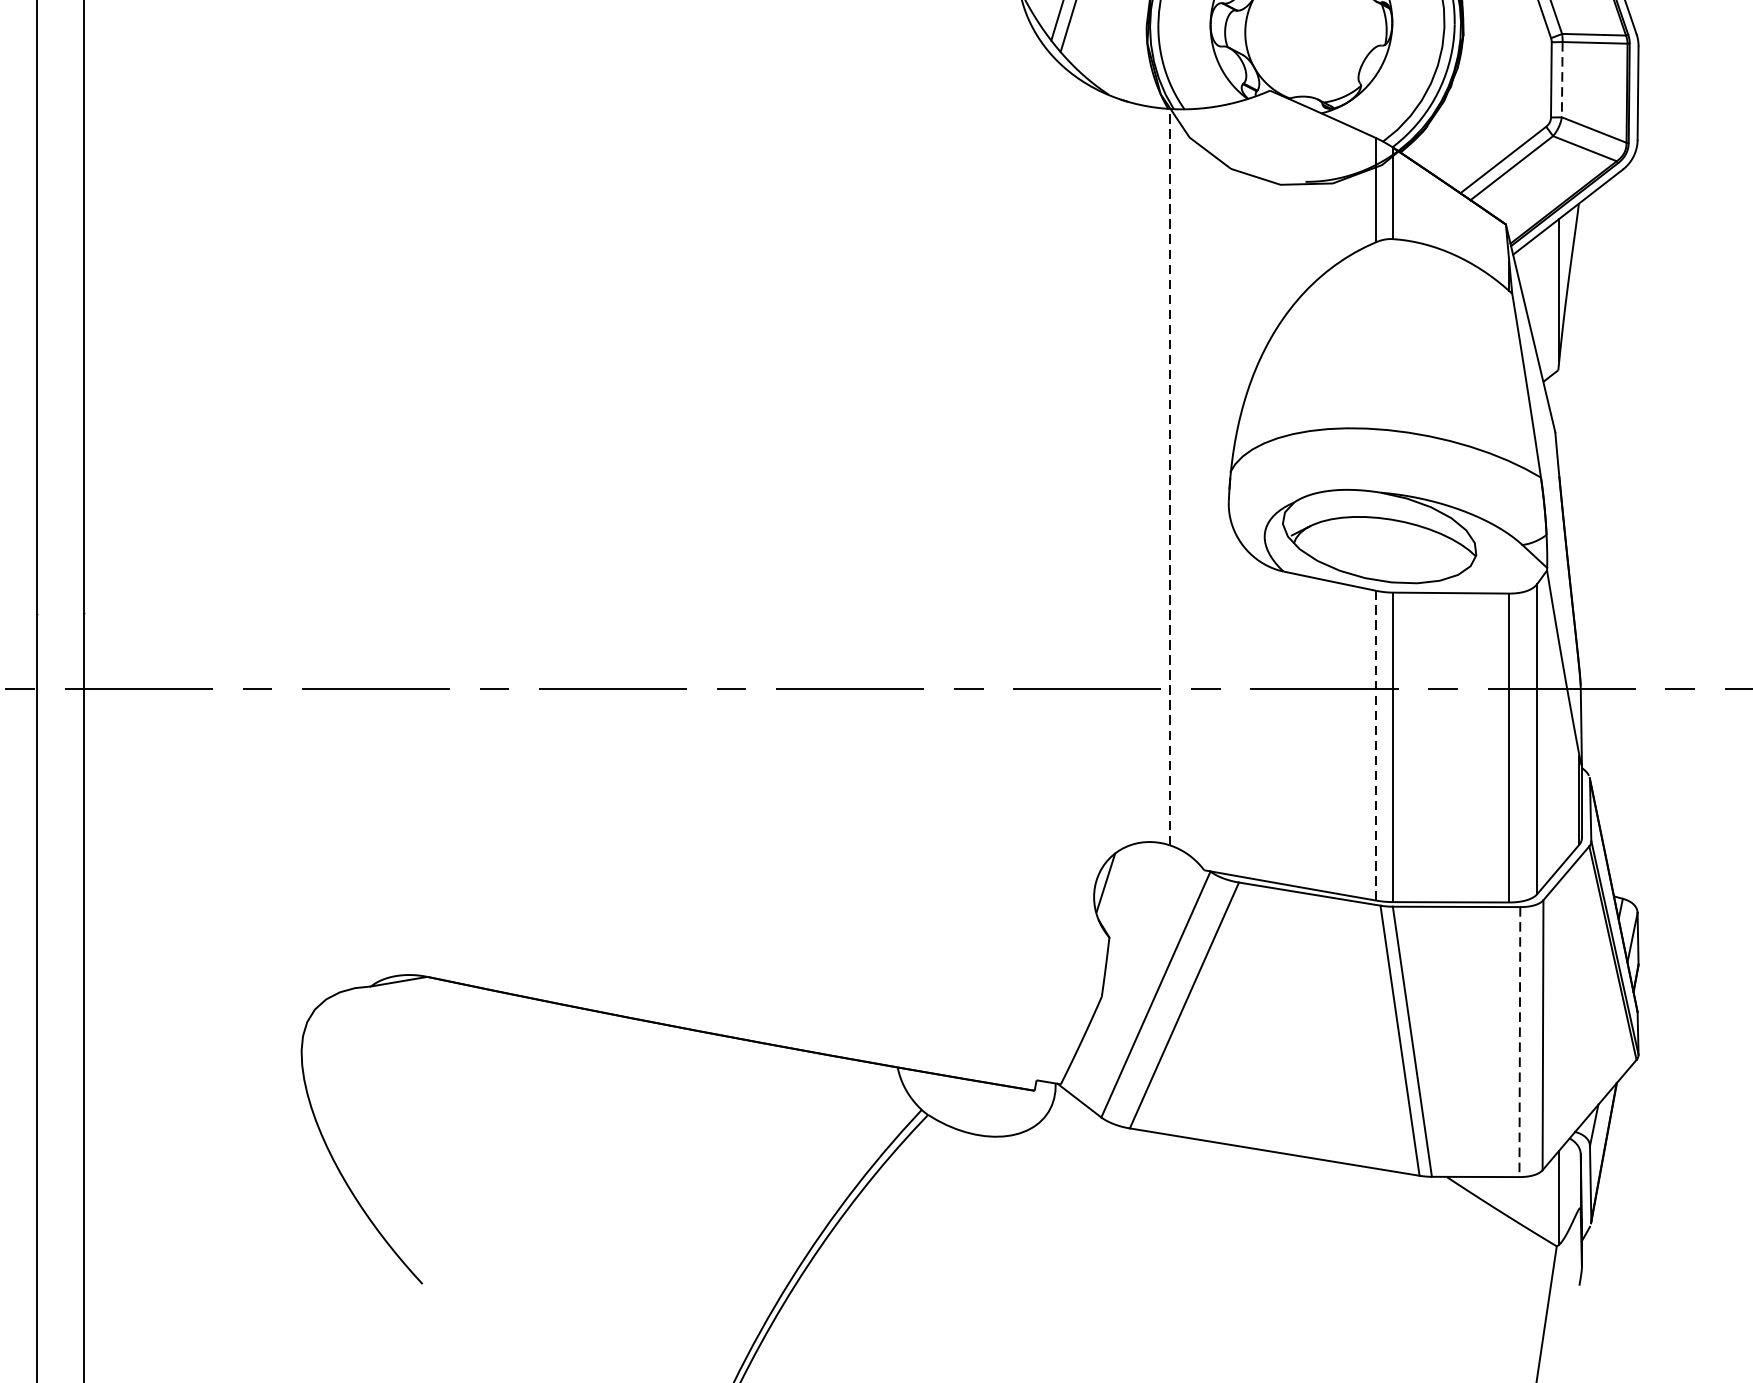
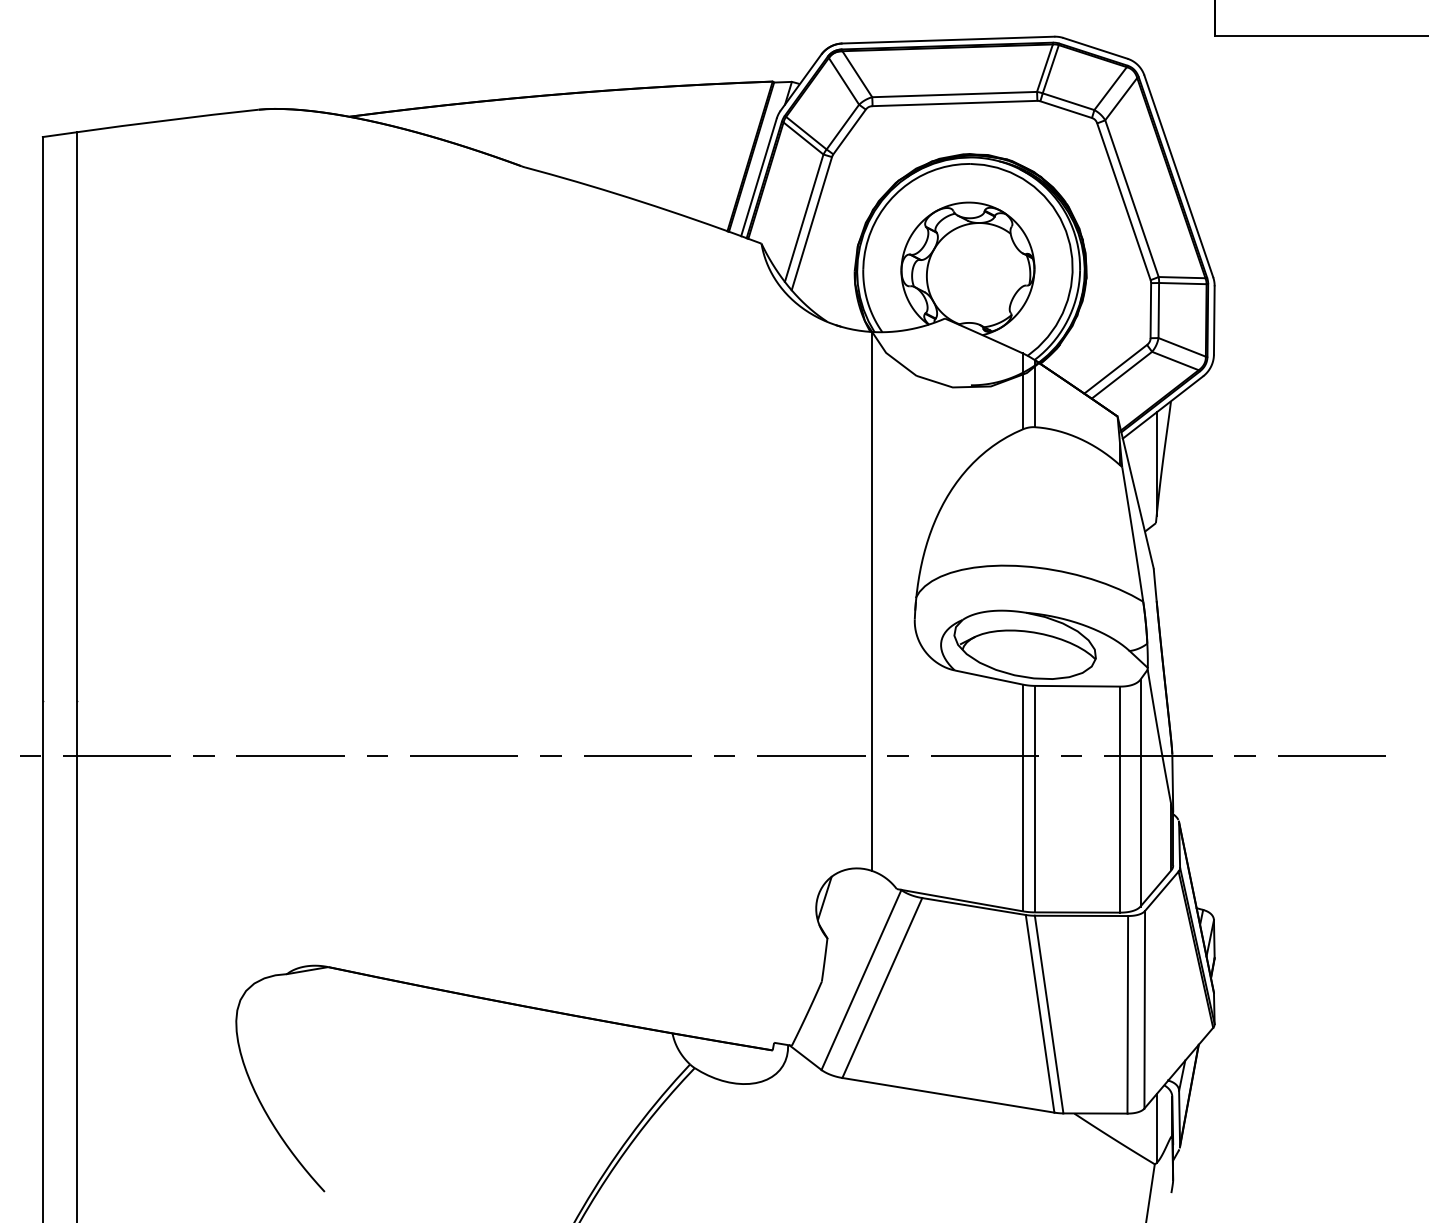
line: (1561, 79) -> (1158, 310), dashed -> solid
line: (1169, 475) -> (871, 600), dashed -> solid
line: (1375, 745) -> (1022, 797), dashed -> solid
line: (1519, 1041) -> (1127, 1014), dashed -> solid

